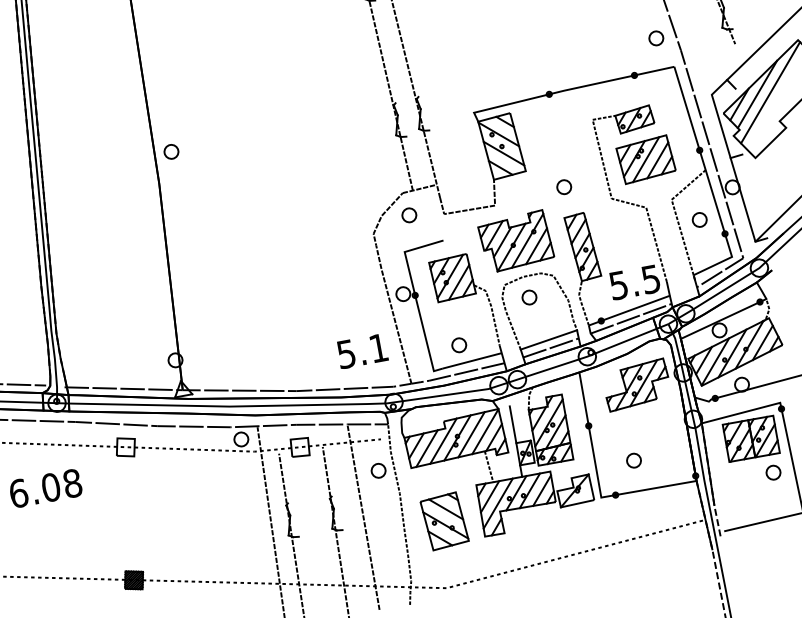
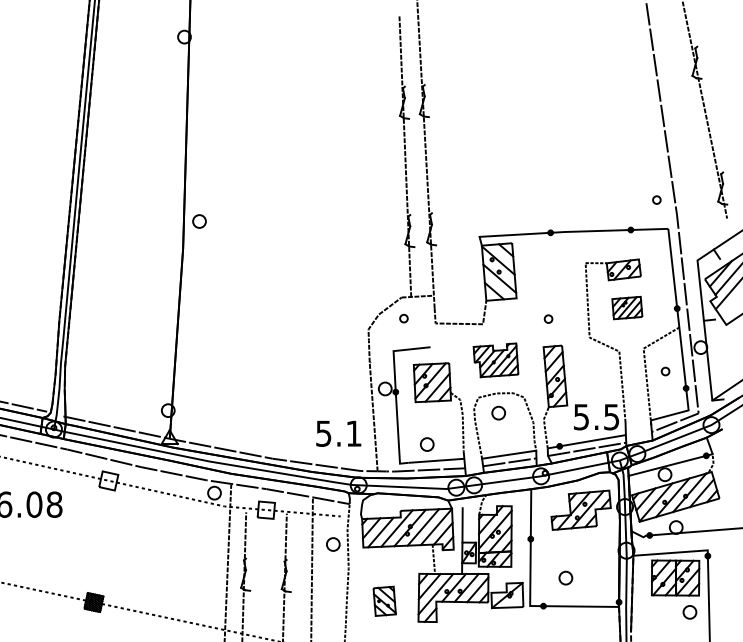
part: (655, 37) -> (656, 199), size x0.6
part: (646, 159) -> (627, 307), size x0.6
part: (563, 186) -> (548, 318), size x0.6
part: (408, 215) -> (403, 318), size x0.6
part: (699, 219) -> (665, 371), size x0.6
part: (515, 241) -> (495, 360), size x0.7
part: (444, 521) -> (384, 601), size x0.6

